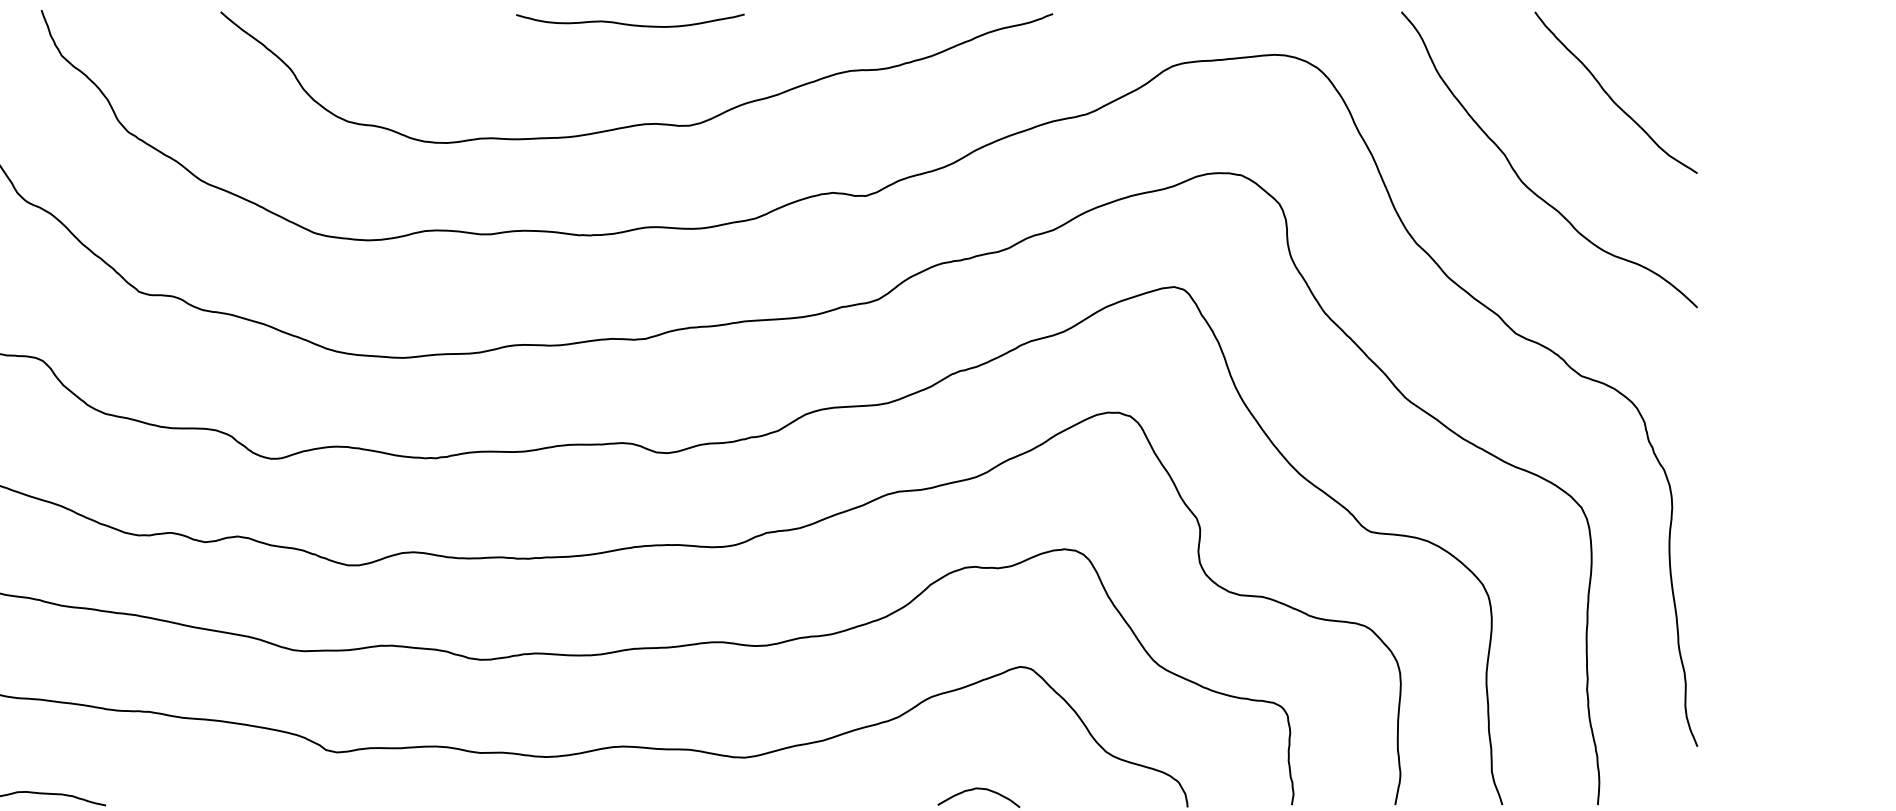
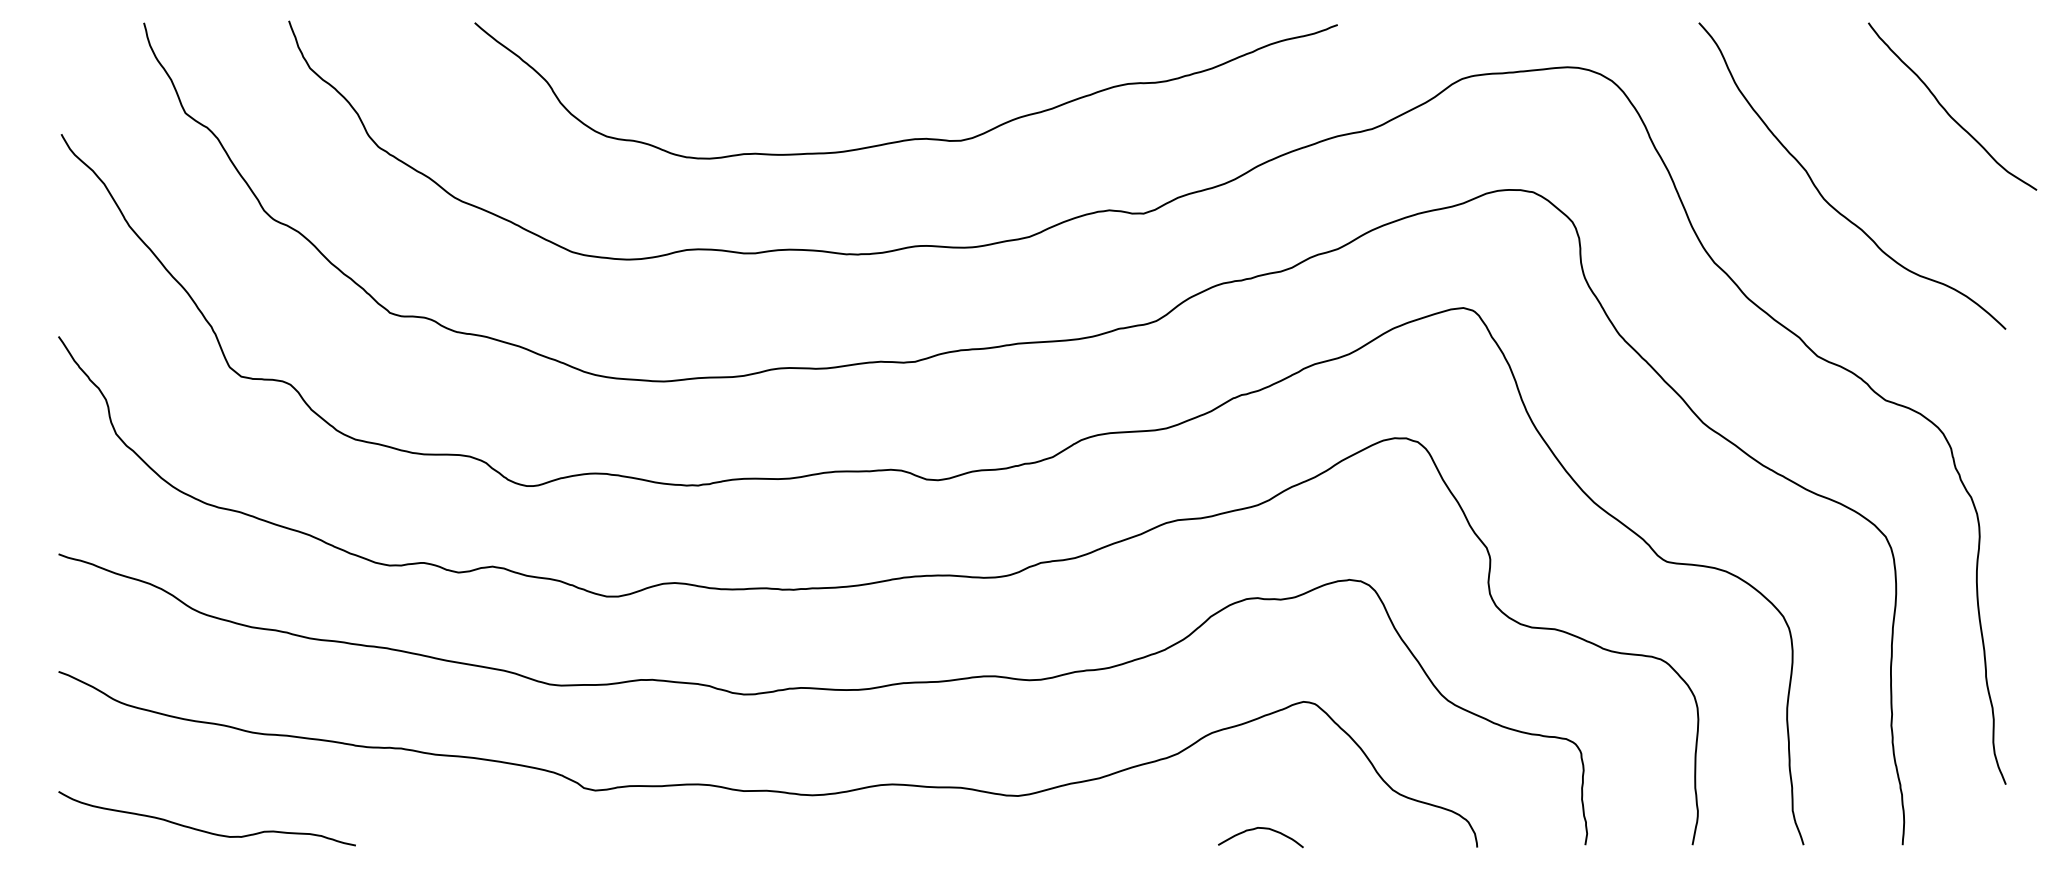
curve: (630, 24) -> (899, 35), removed
curve: (1611, 97) -> (1947, 111), moved

